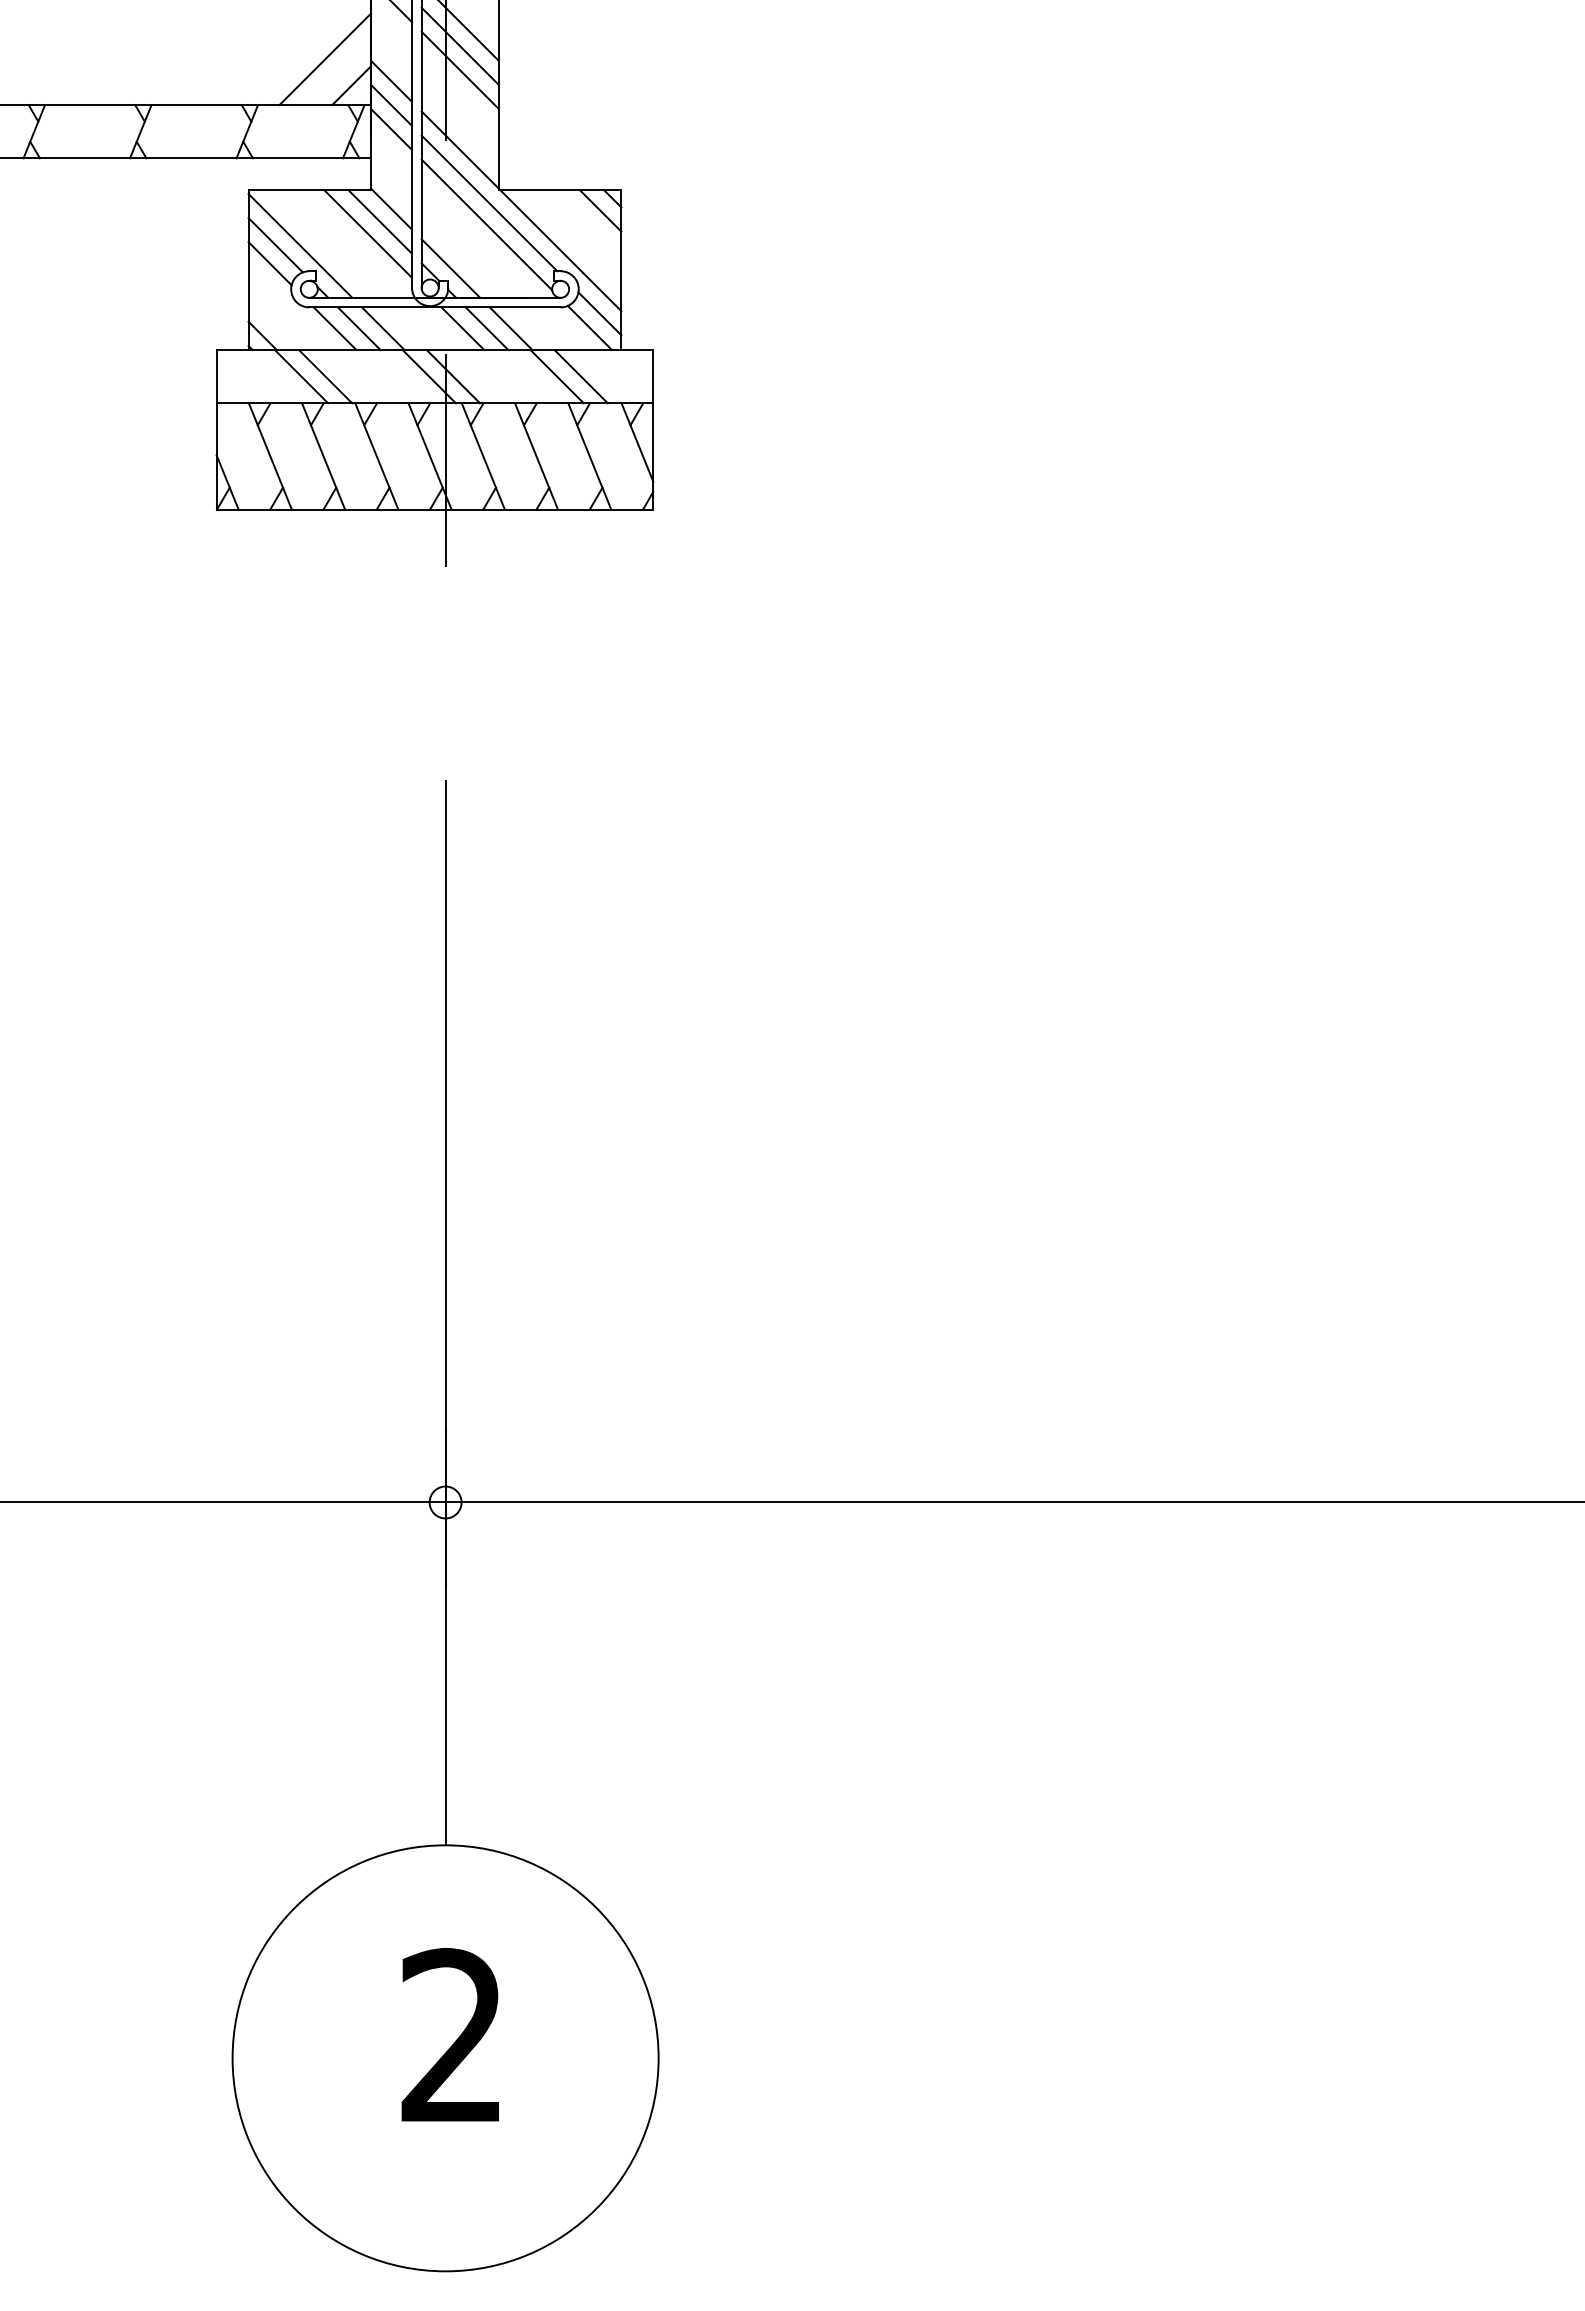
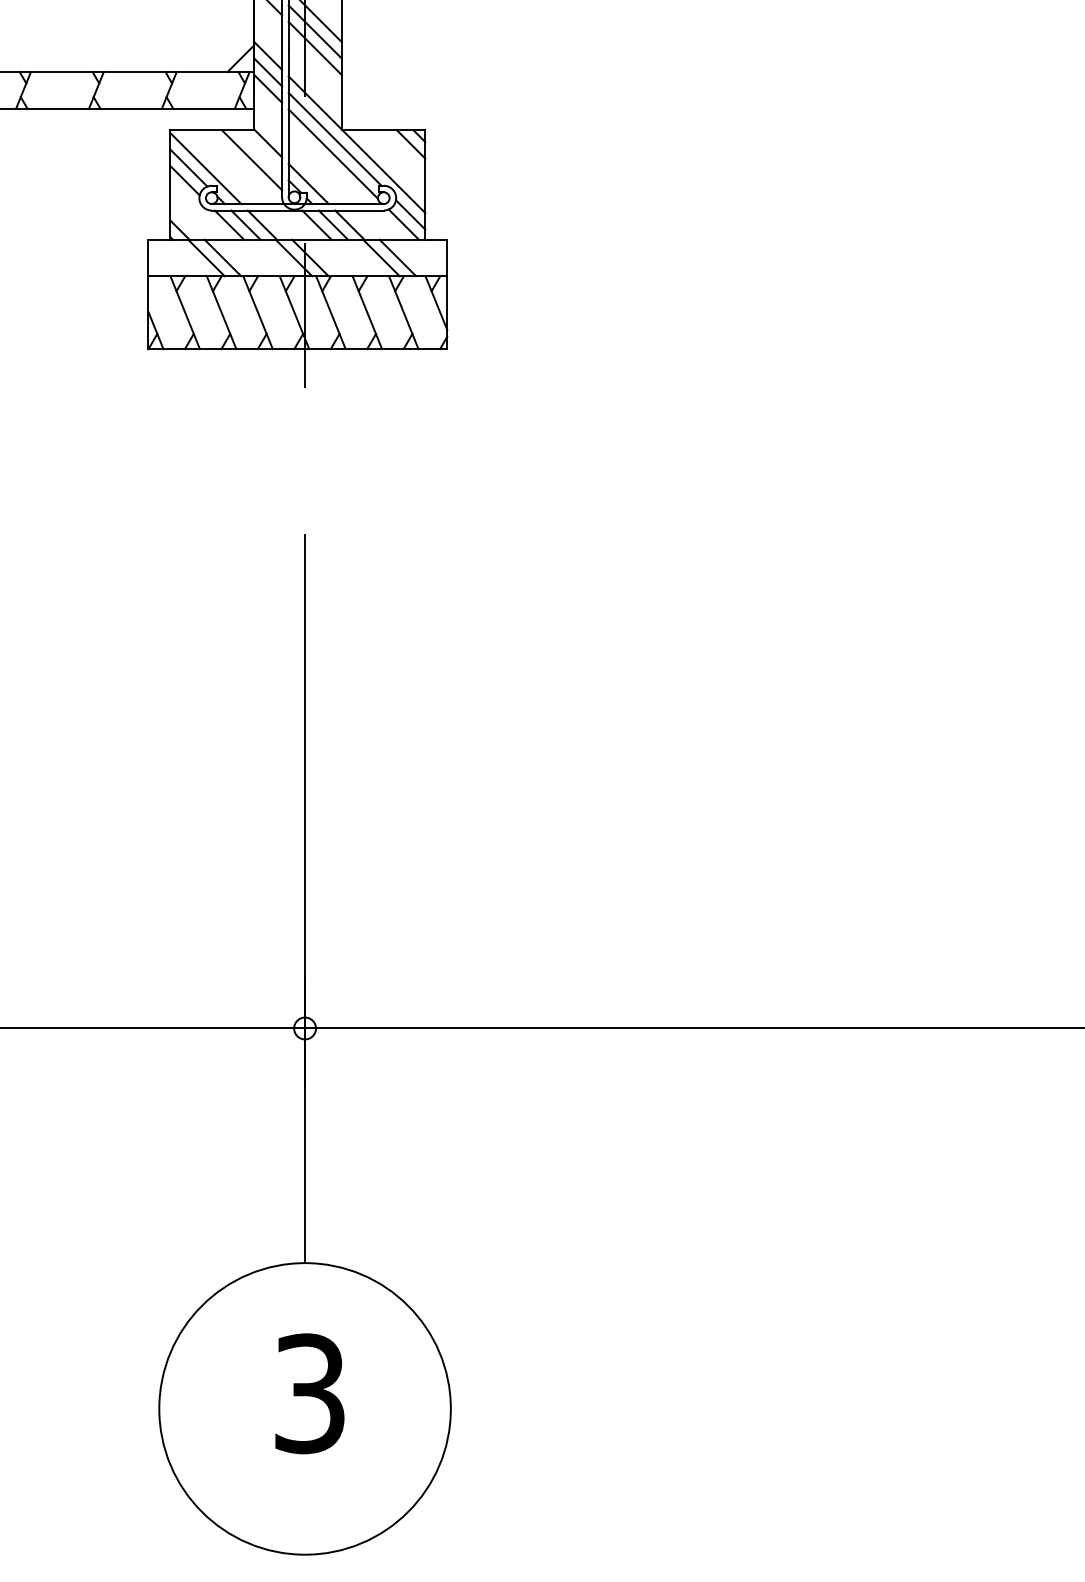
line: (324, 58) -> (222, 40), removed
line: (380, 221) -> (260, 151), removed
text: (452, 2035) -> (309, 1393), 2 -> 3

